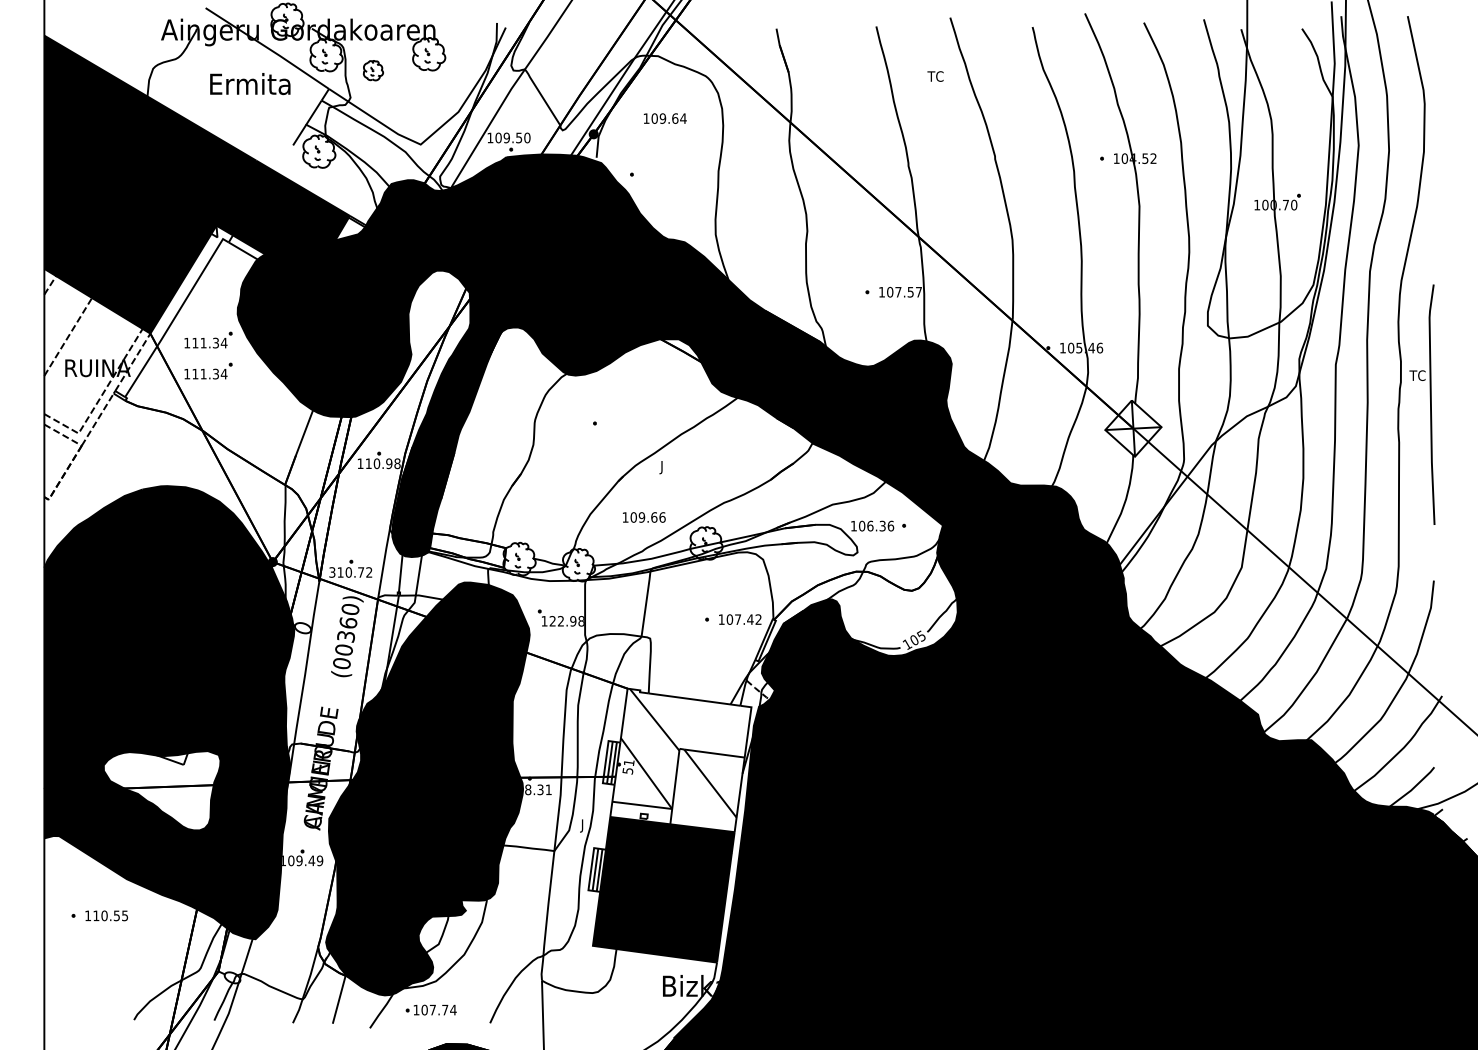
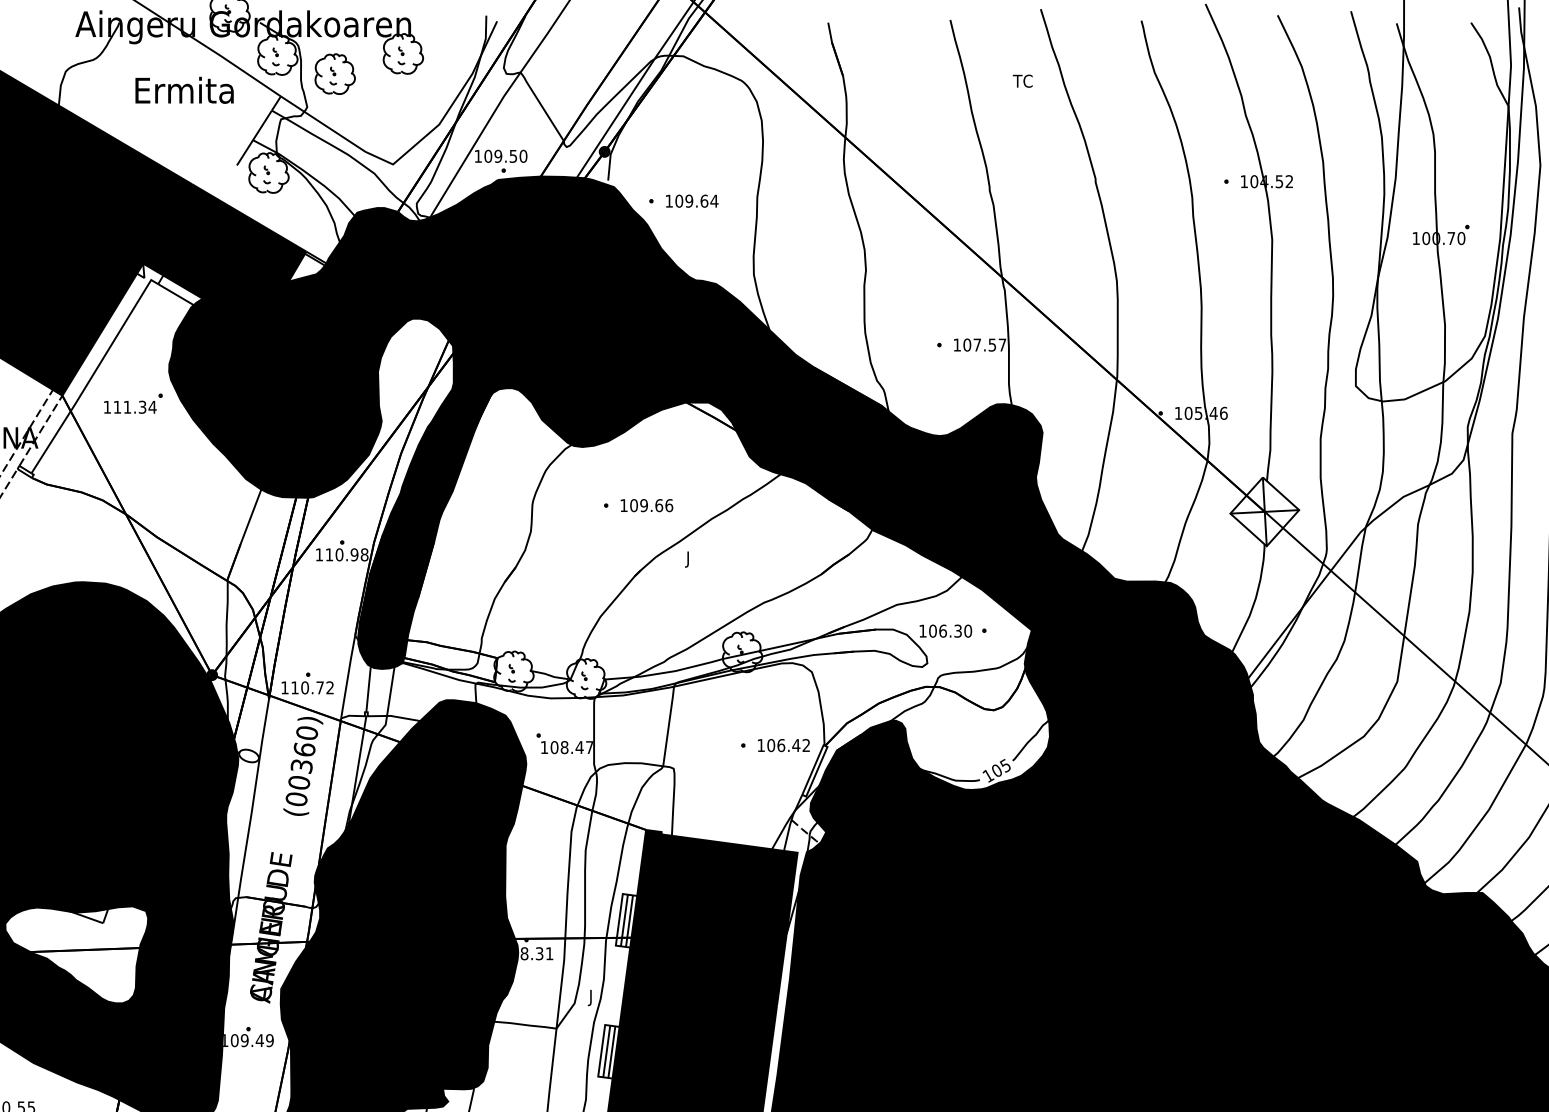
part: (373, 70) -> (335, 73), size x1.67
text: (664, 118) -> (691, 201), moved
part: (208, 370) -> (133, 440), removed
text: (644, 517) -> (647, 505), moved
text: (890, 525) -> (967, 630), 106.36 -> 106.30
text: (332, 572) -> (285, 687), 310.72 -> 110.72
text: (738, 619) -> (781, 745), 107.42 -> 106.42
text: (566, 621) -> (571, 747), 122.98 -> 108.47
fill: (680, 760) -> (710, 917), added

